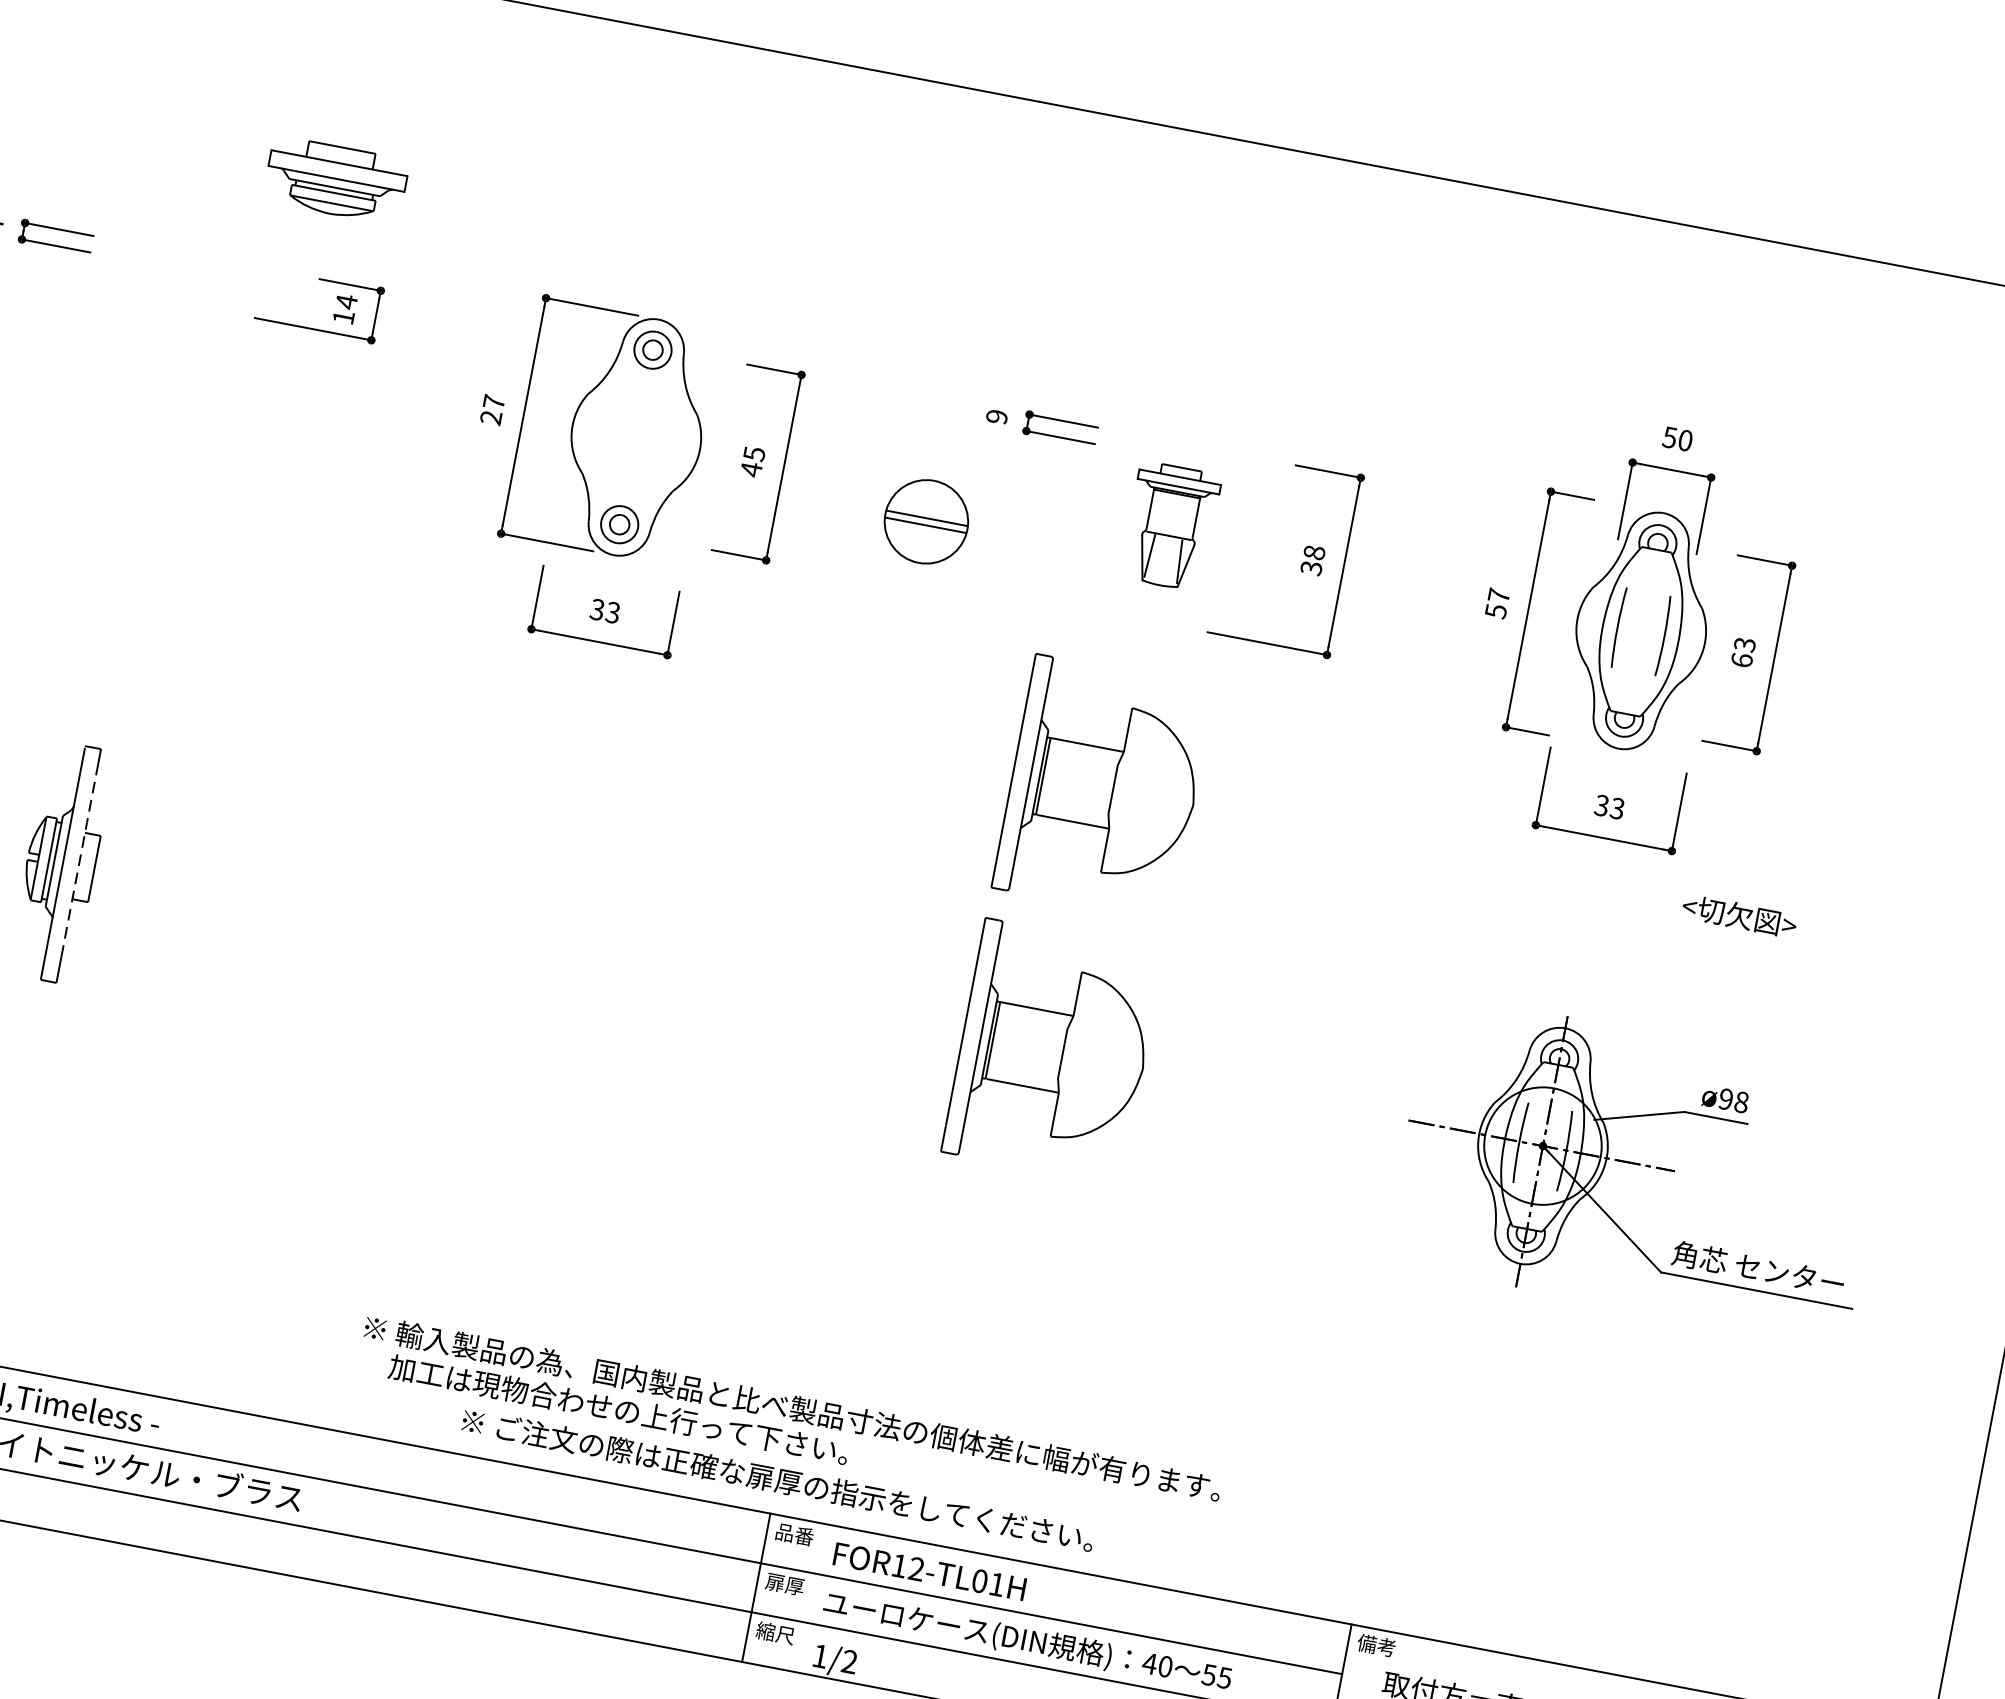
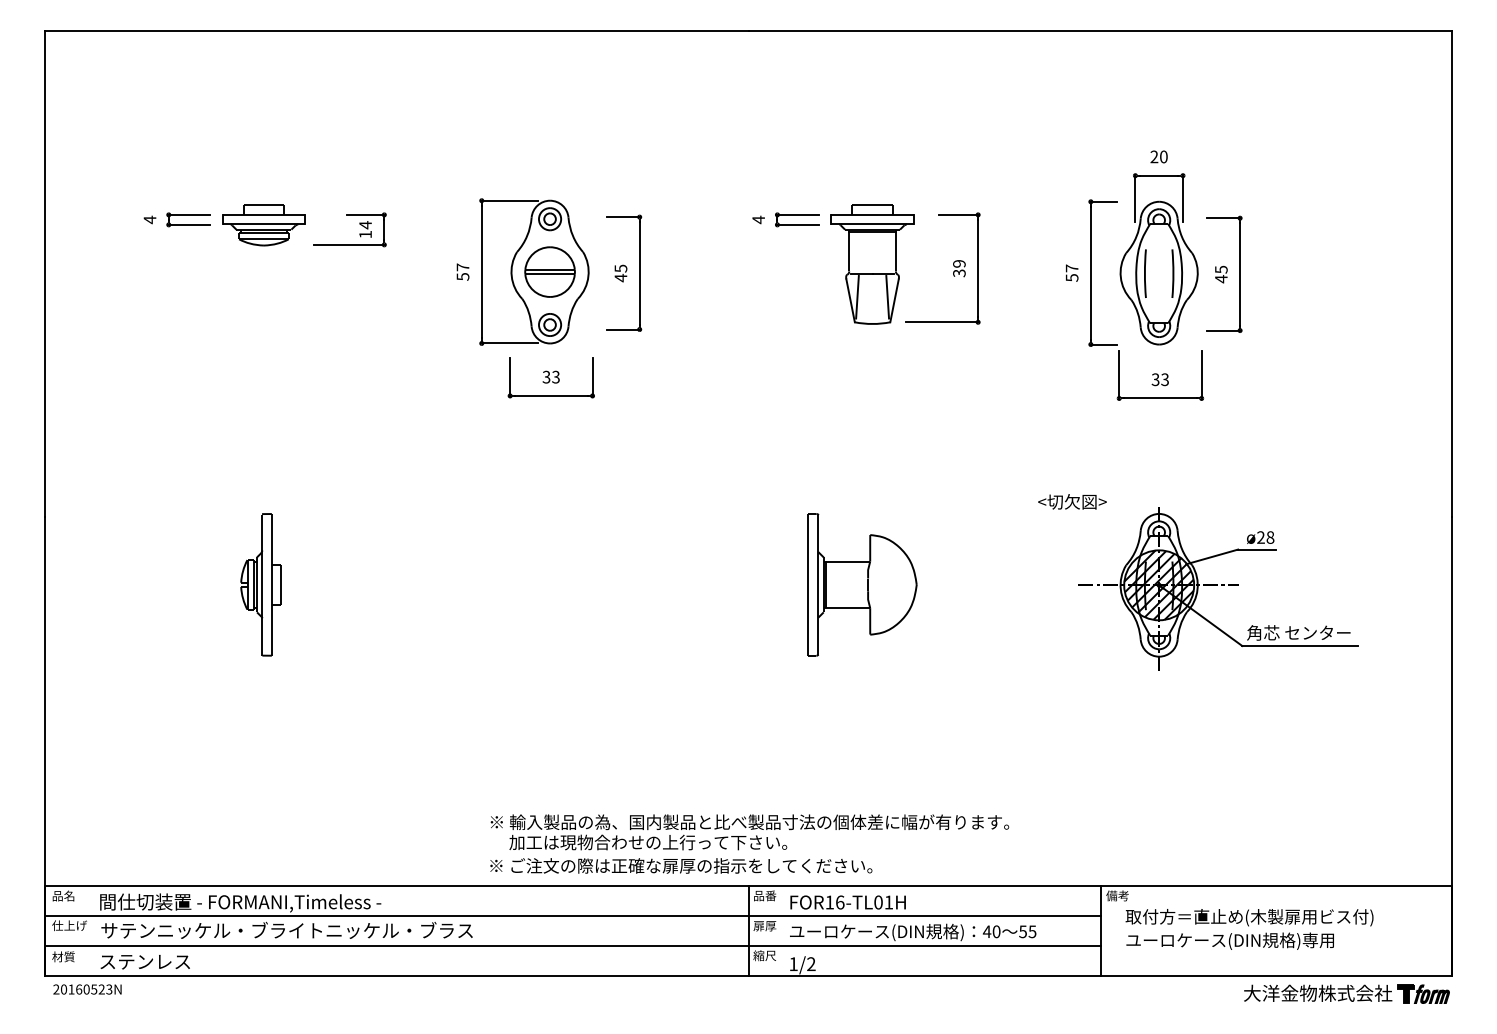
part: (335, 180) -> (263, 225), moved
text: (996, 416) -> (758, 219), 9 -> 4
text: (490, 417) -> (462, 276), 27 -> 57
text: (1670, 436) -> (1154, 156), 50 -> 20
part: (925, 520) -> (549, 271), moved
part: (1170, 526) -> (872, 264), size x1.67
text: (1314, 552) -> (959, 263), 38 -> 39
text: (1743, 652) -> (1221, 274), 63 -> 45
part: (1103, 787) -> (862, 424), removed
line: (78, 865) -> (271, 584), dashed -> solid
text: (1739, 915) -> (1072, 501), moved
text: (1725, 1099) -> (1260, 537), ø98 -> ø28
hatch: (1542, 1144) -> (1158, 584), added
text: (778, 1479) -> (681, 865), moved
text: (917, 1569) -> (840, 902), FOR12-TL01H -> FOR16-TL01H

